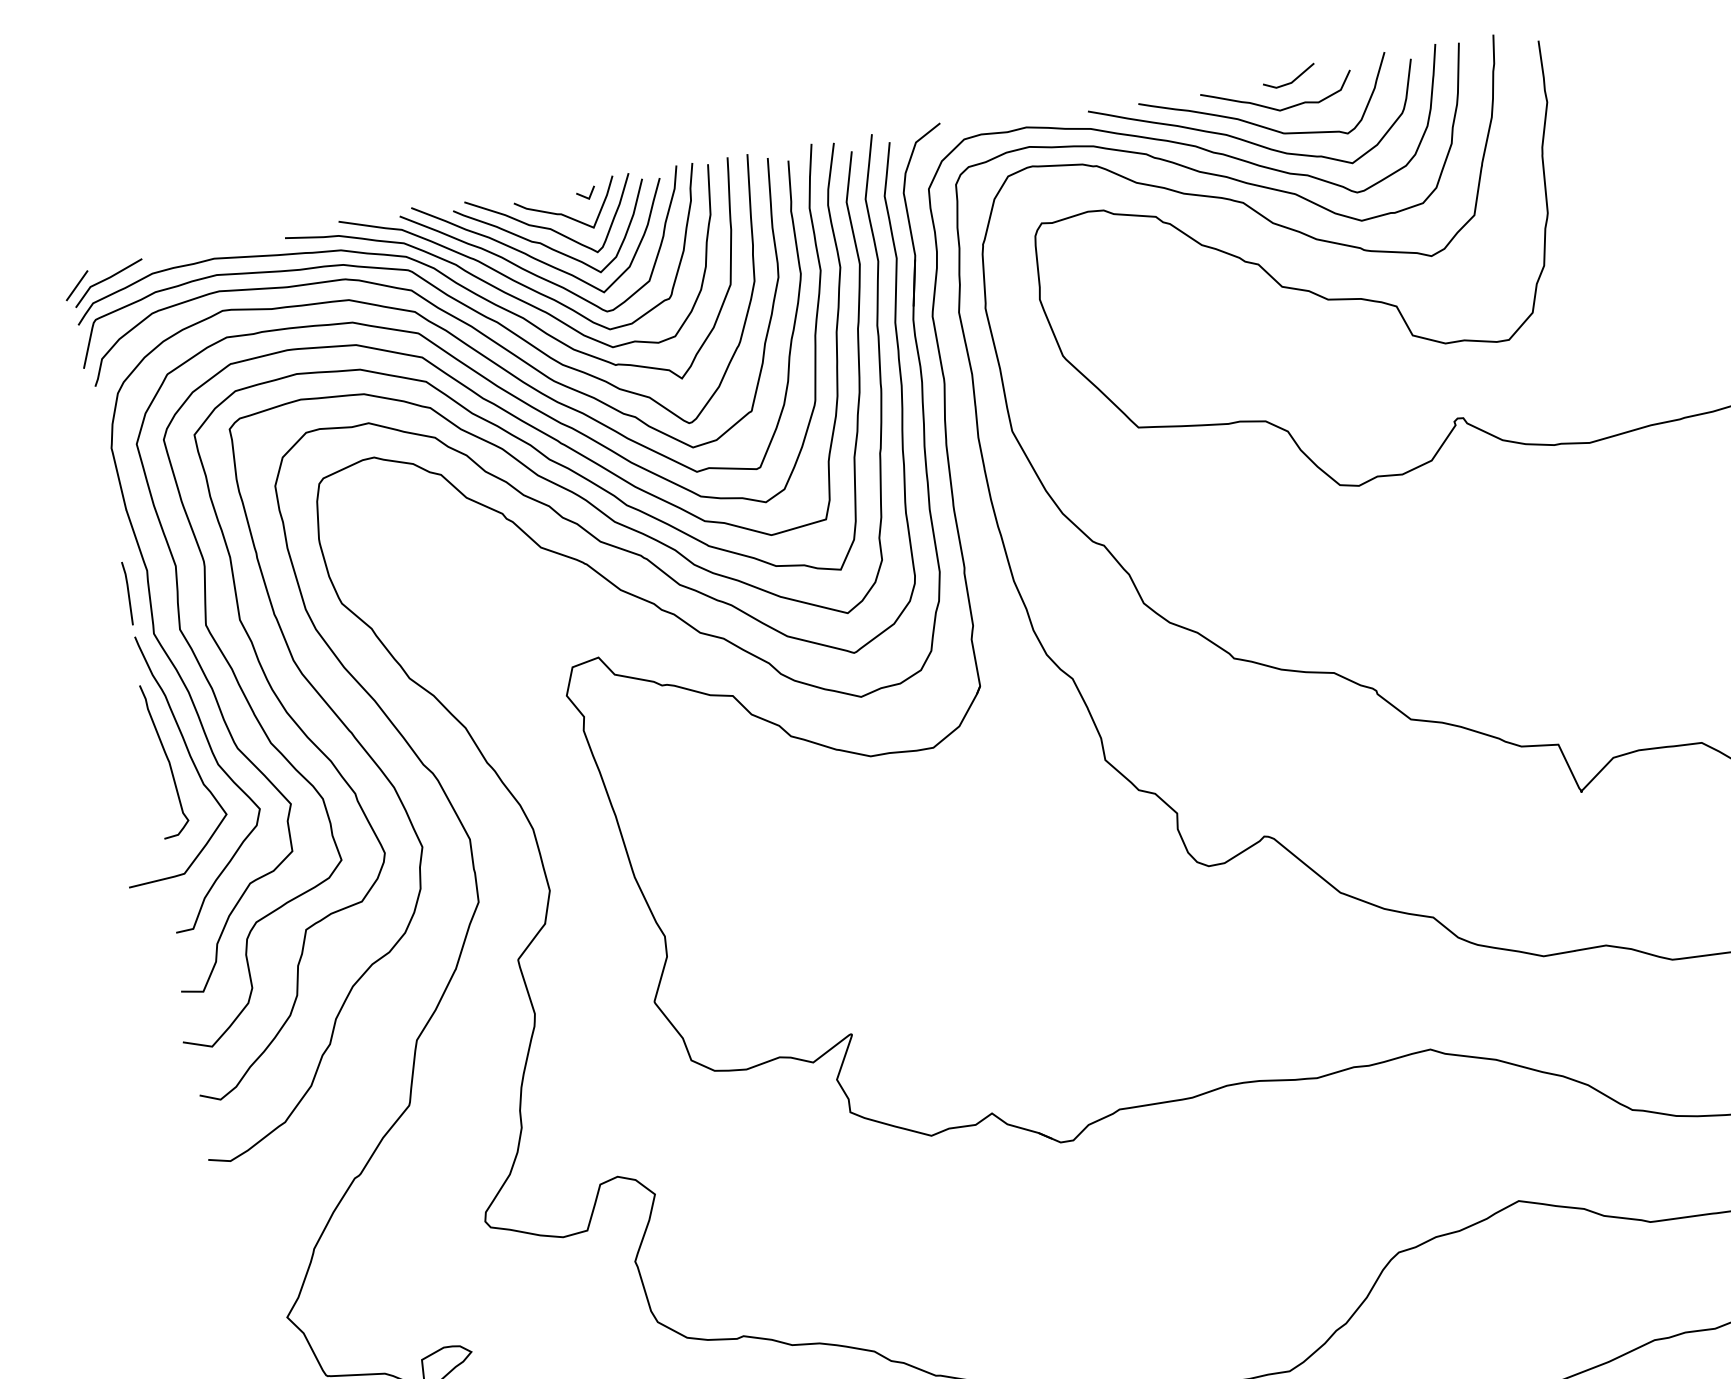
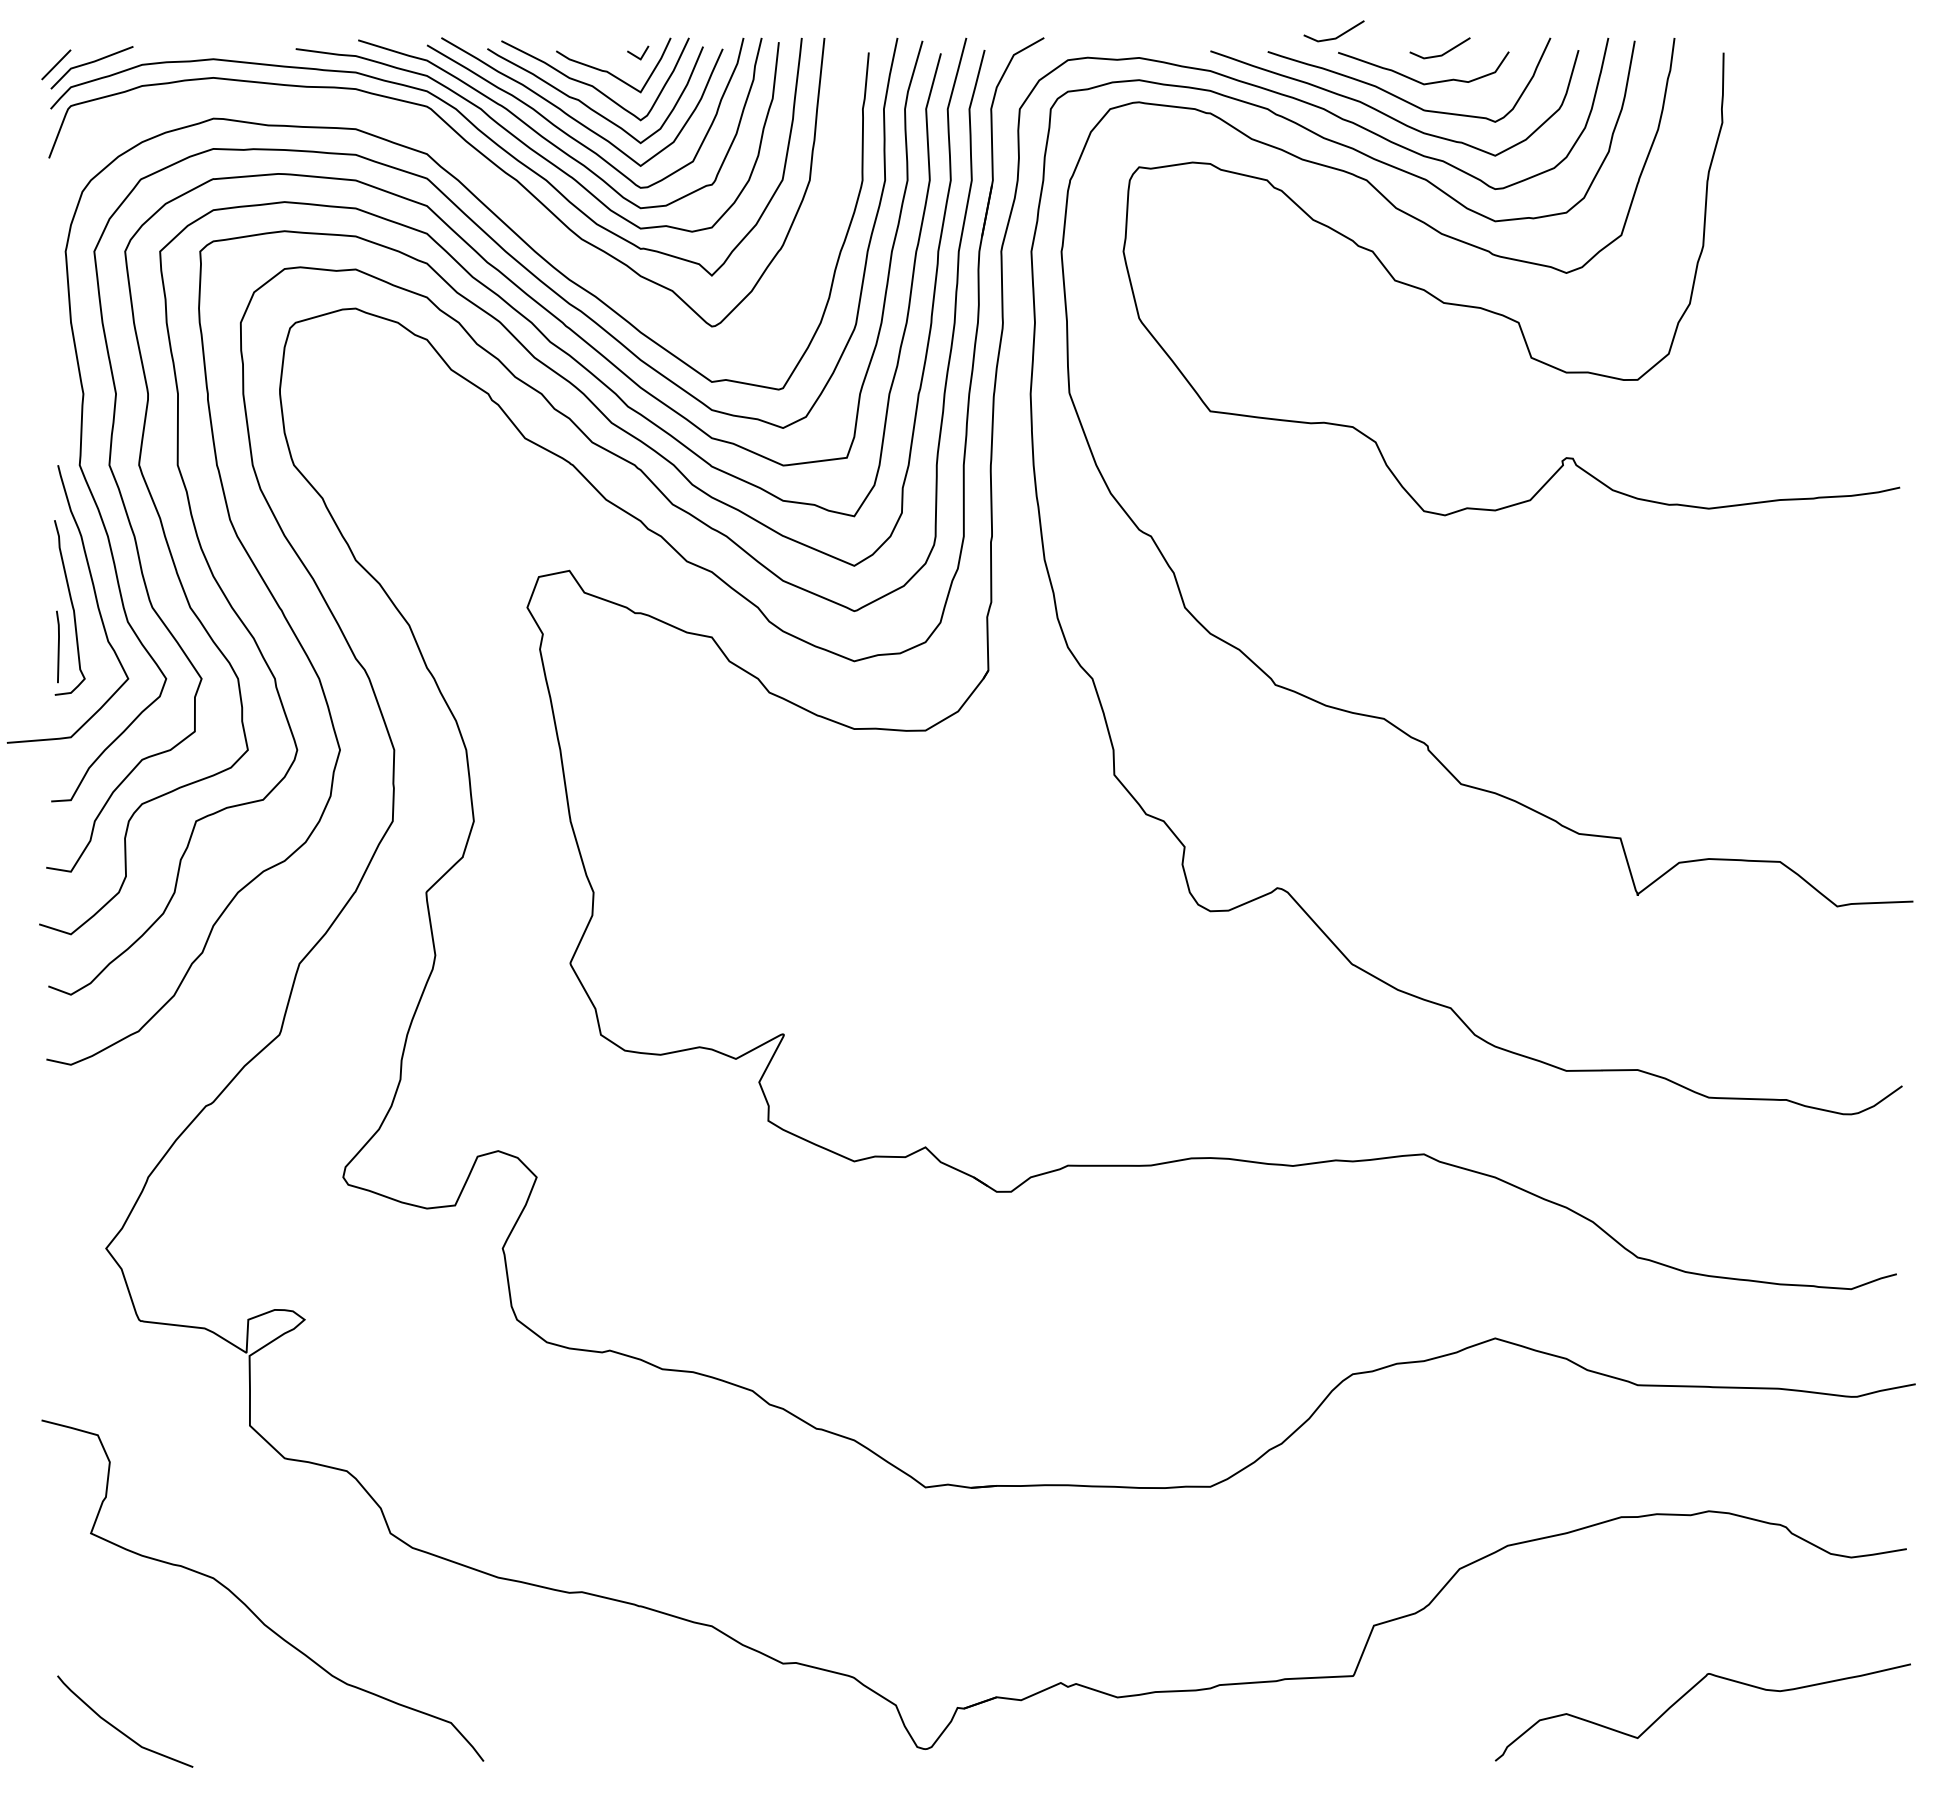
line: (1194, 82) -> (1334, 37), added
curve: (461, 321) -> (476, 173), removed
line: (127, 593) -> (57, 646), moved

